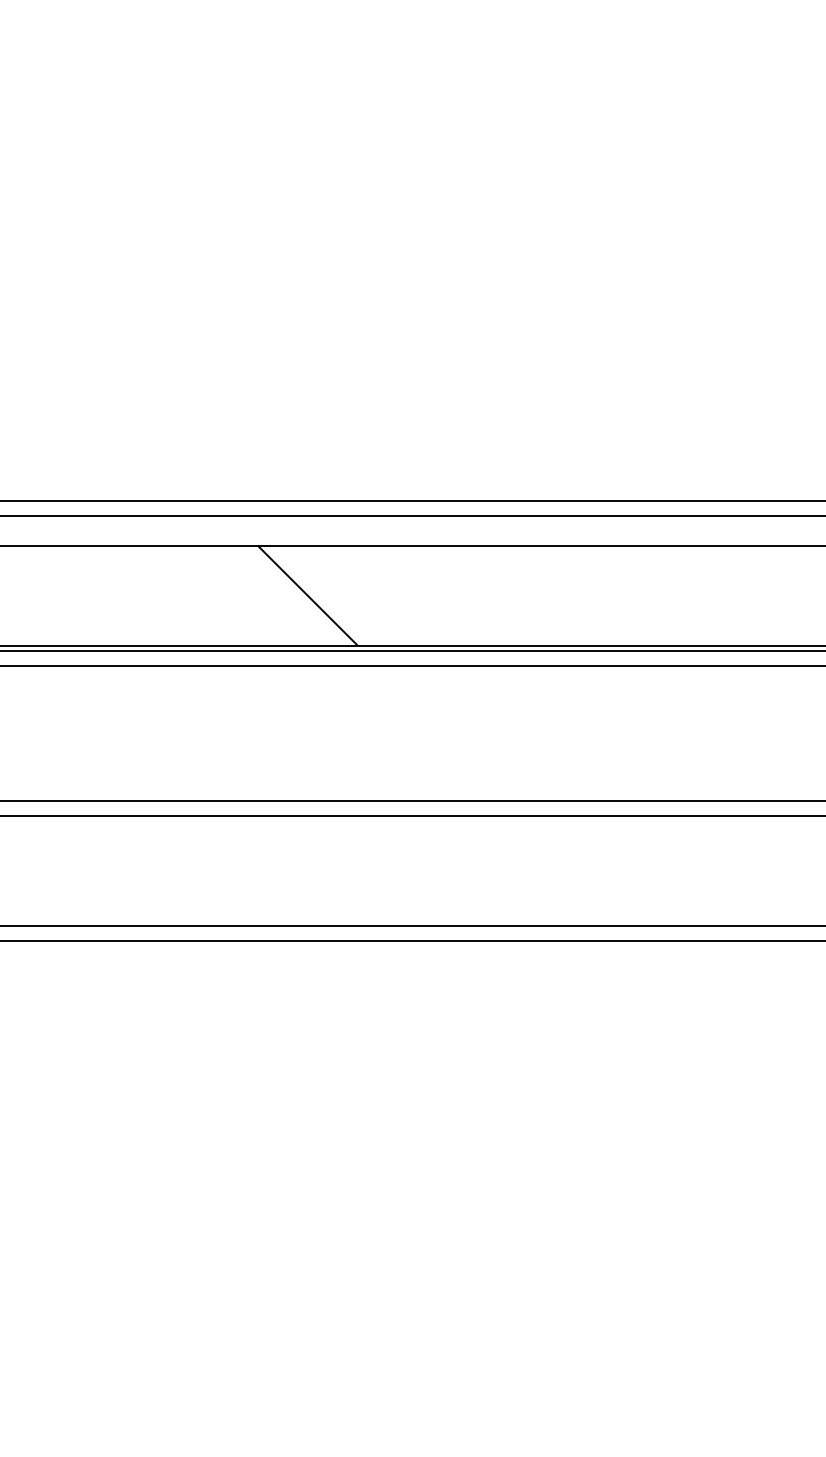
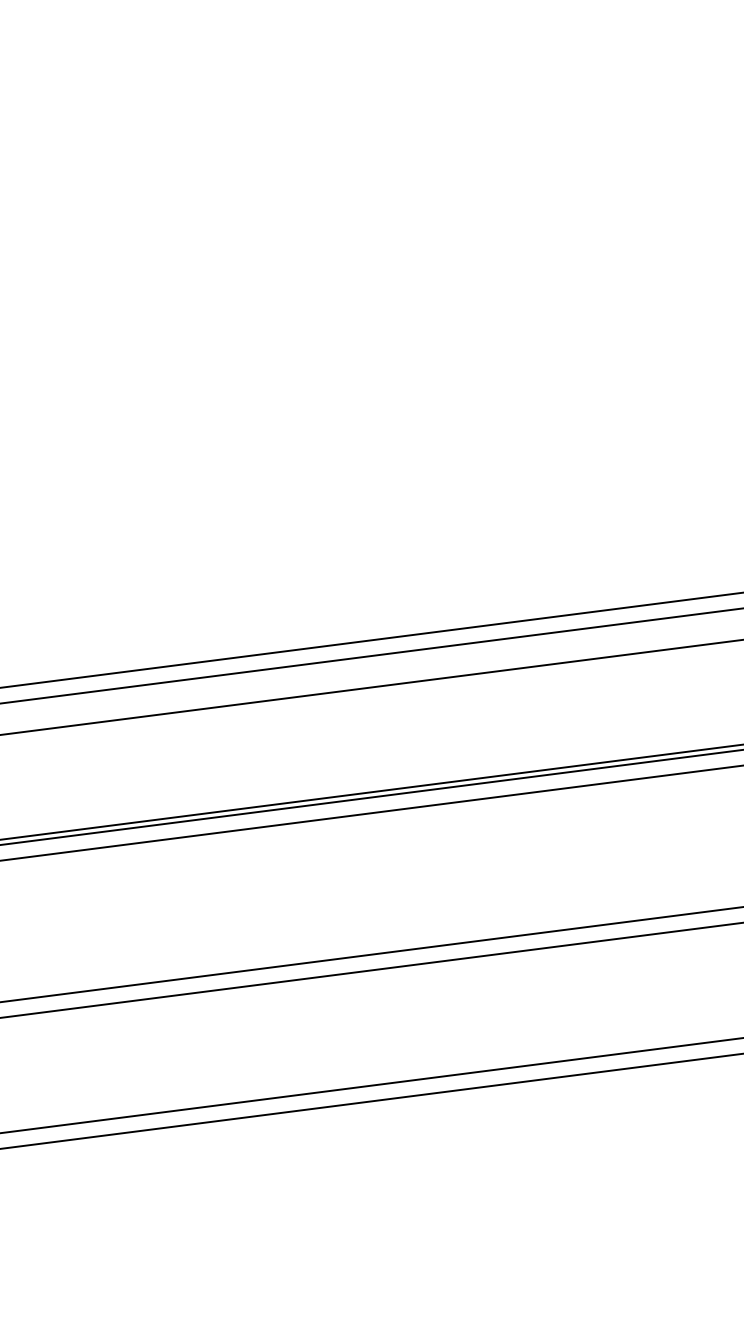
hatch: (307, 595) -> (379, 738), removed

